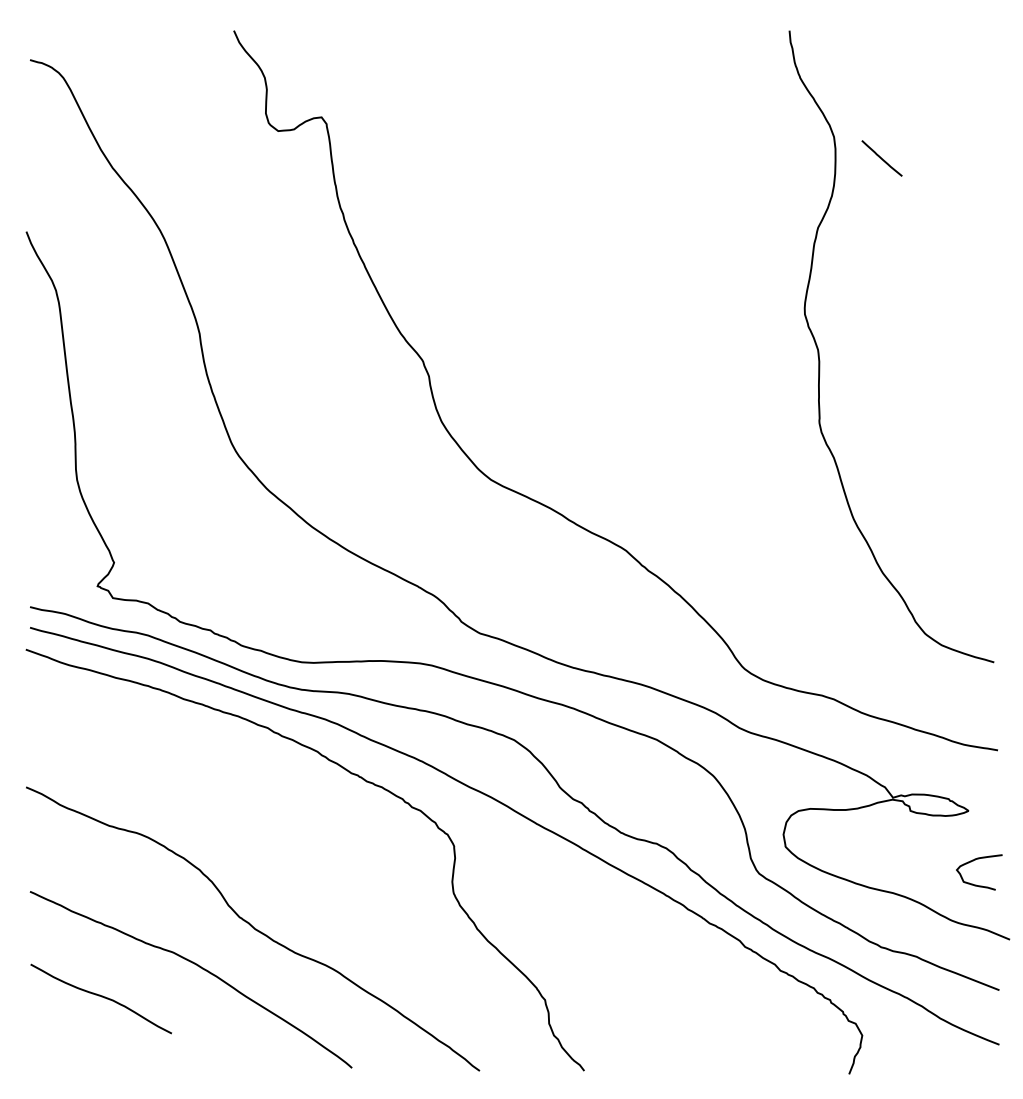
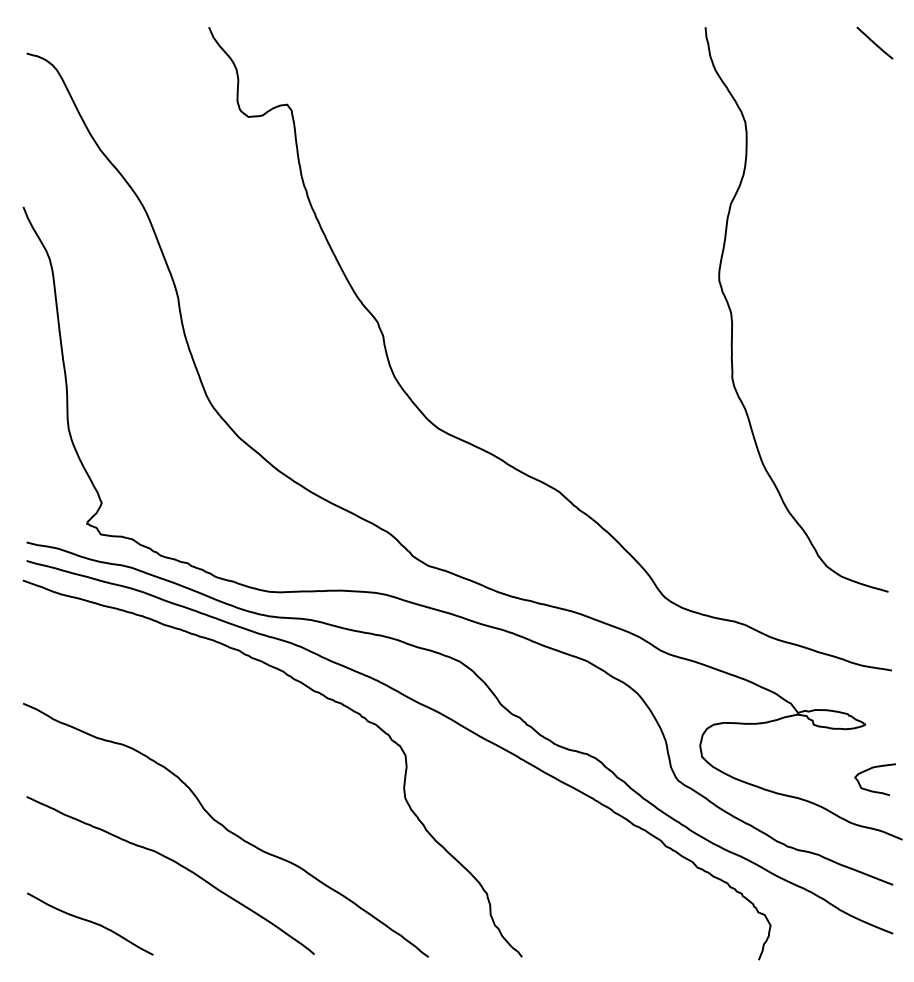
line: (881, 158) -> (874, 43), moved
curve: (101, 997) -> (90, 922), moved

